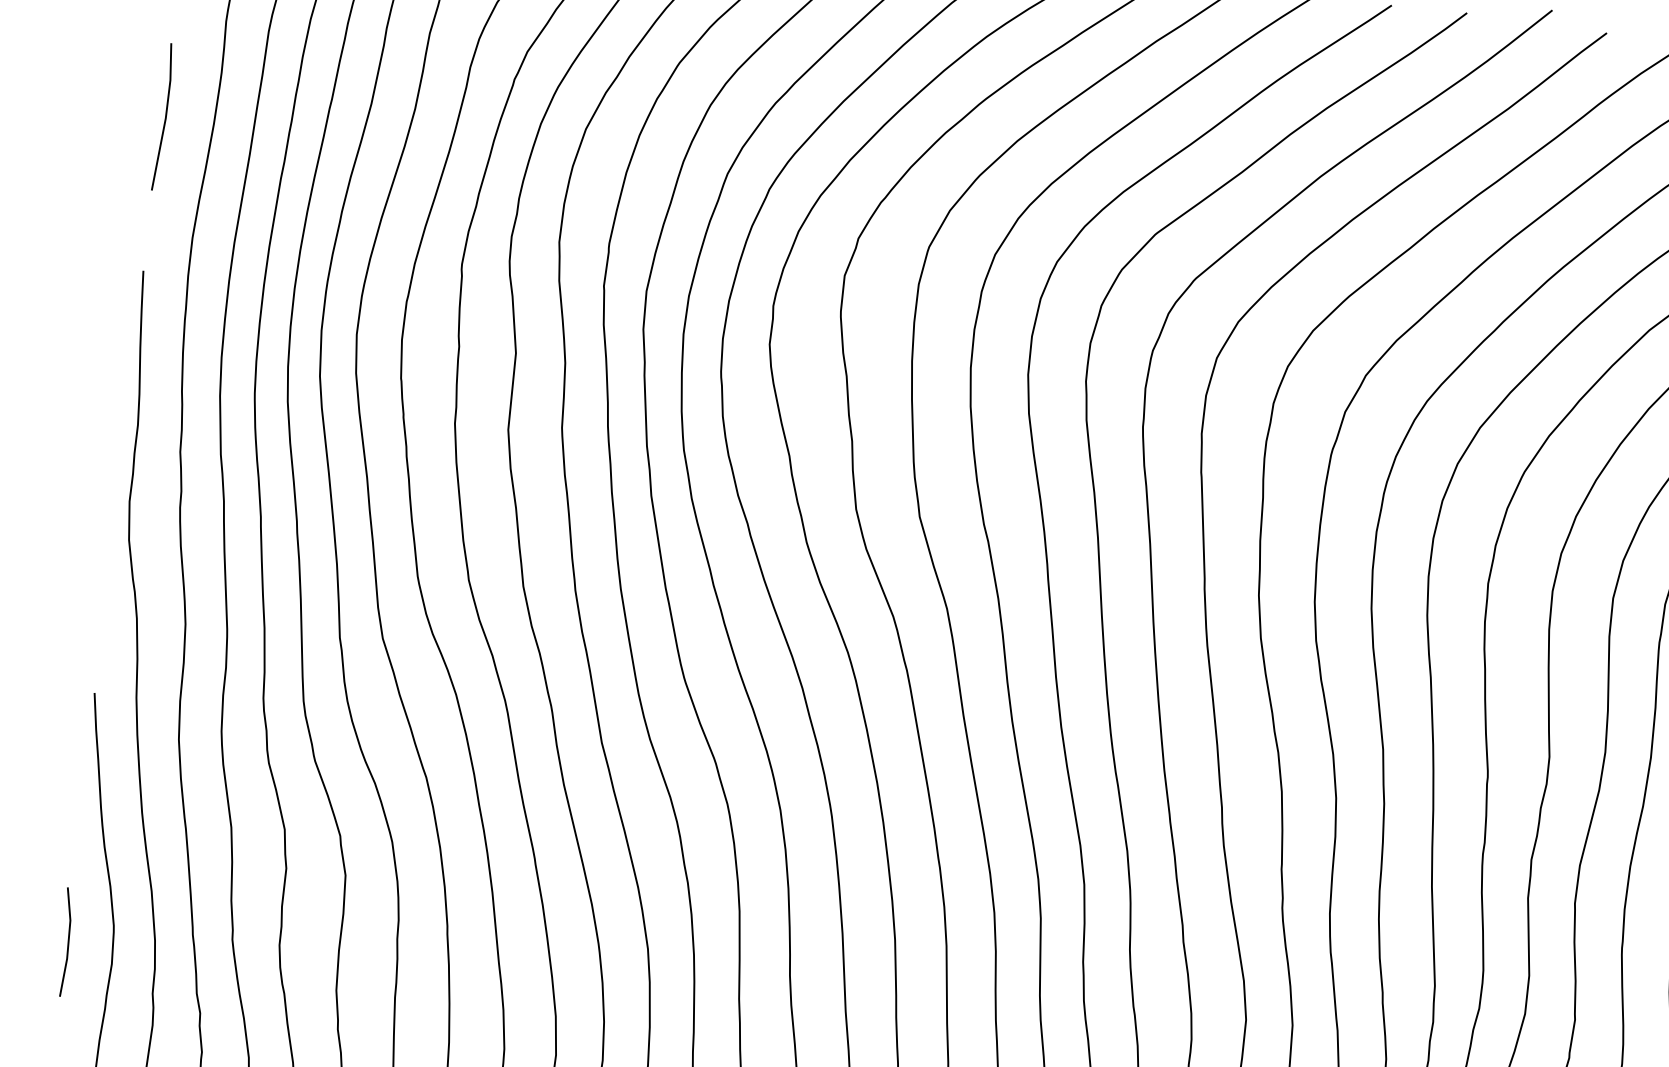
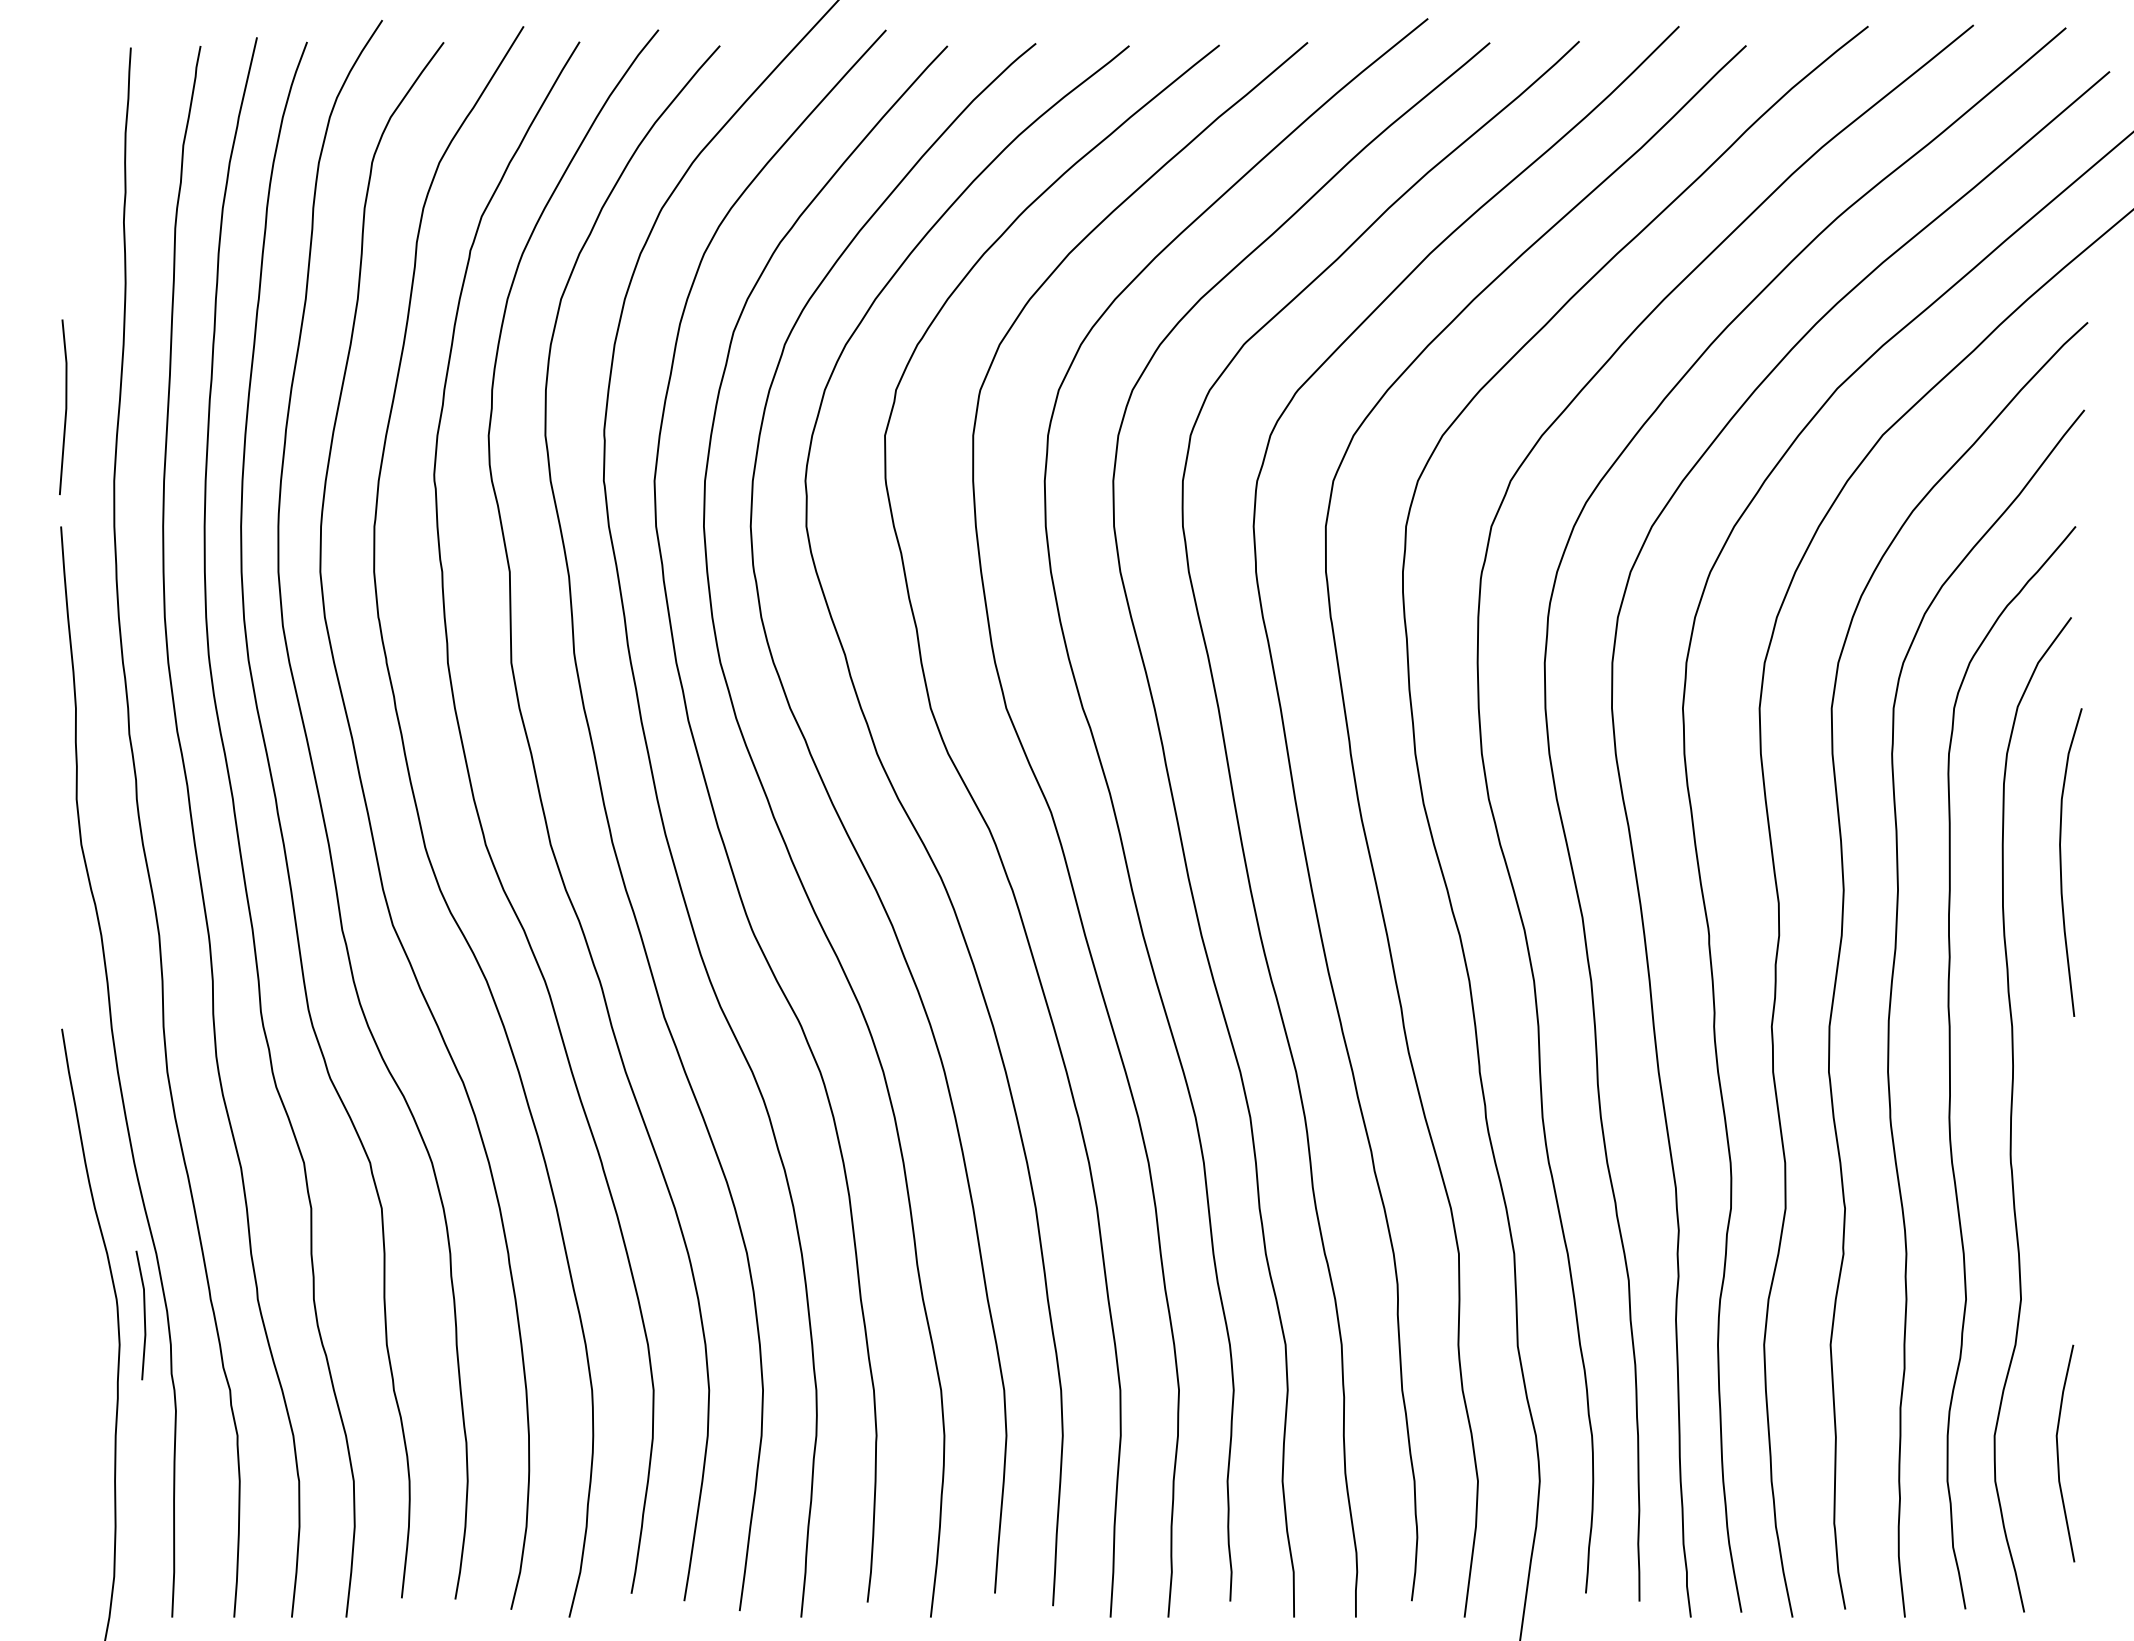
line: (165, 117) -> (65, 407), moved
line: (67, 942) -> (143, 1315), moved

